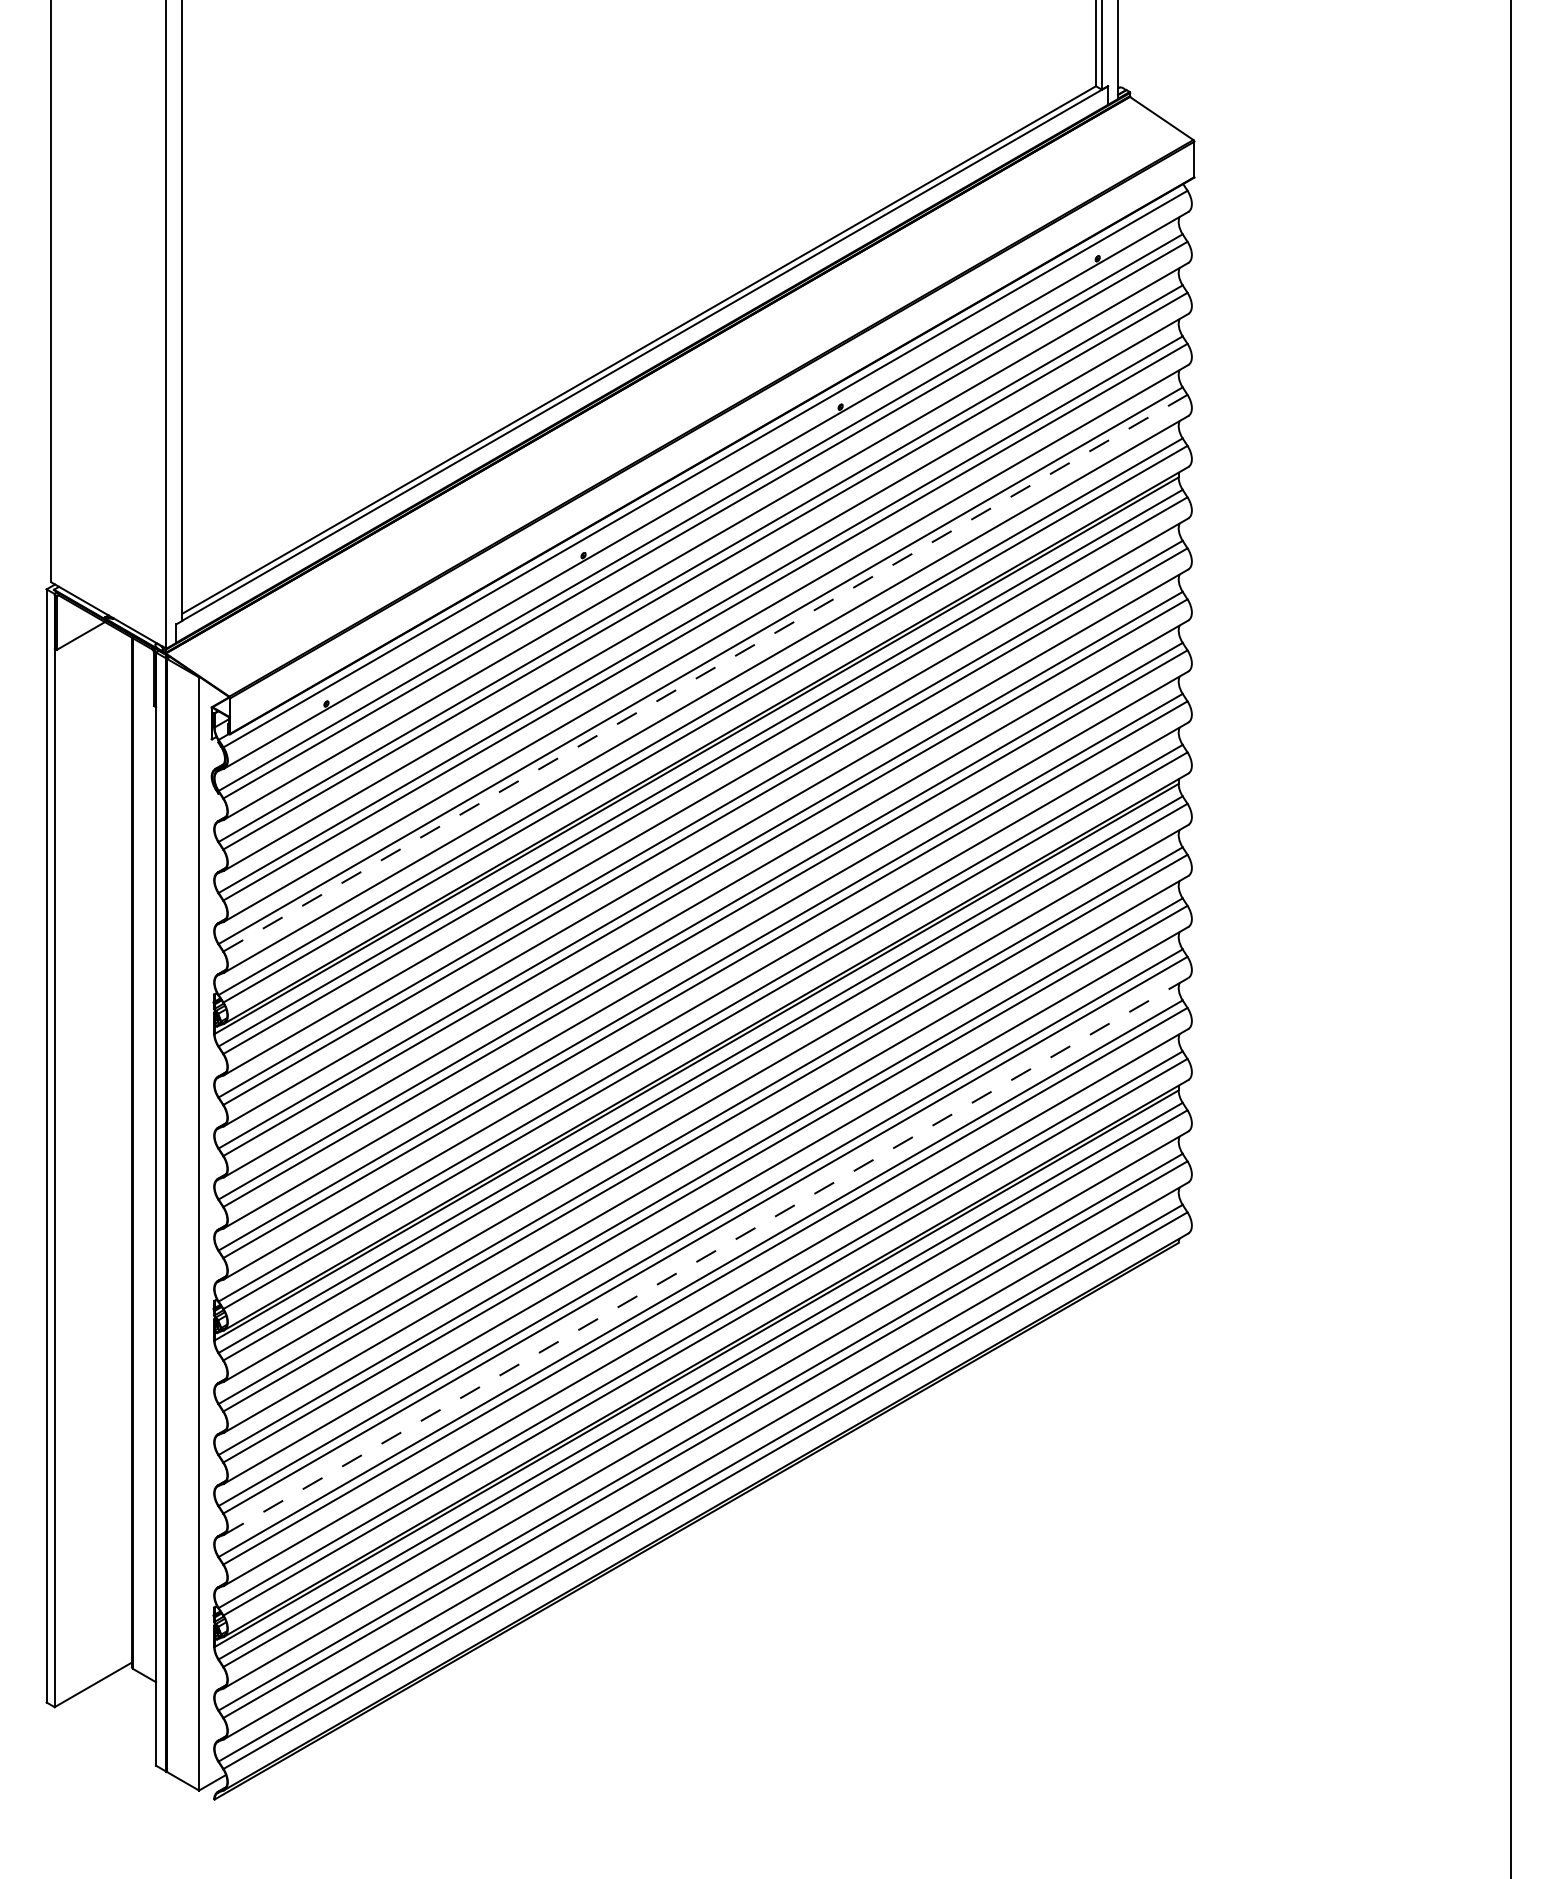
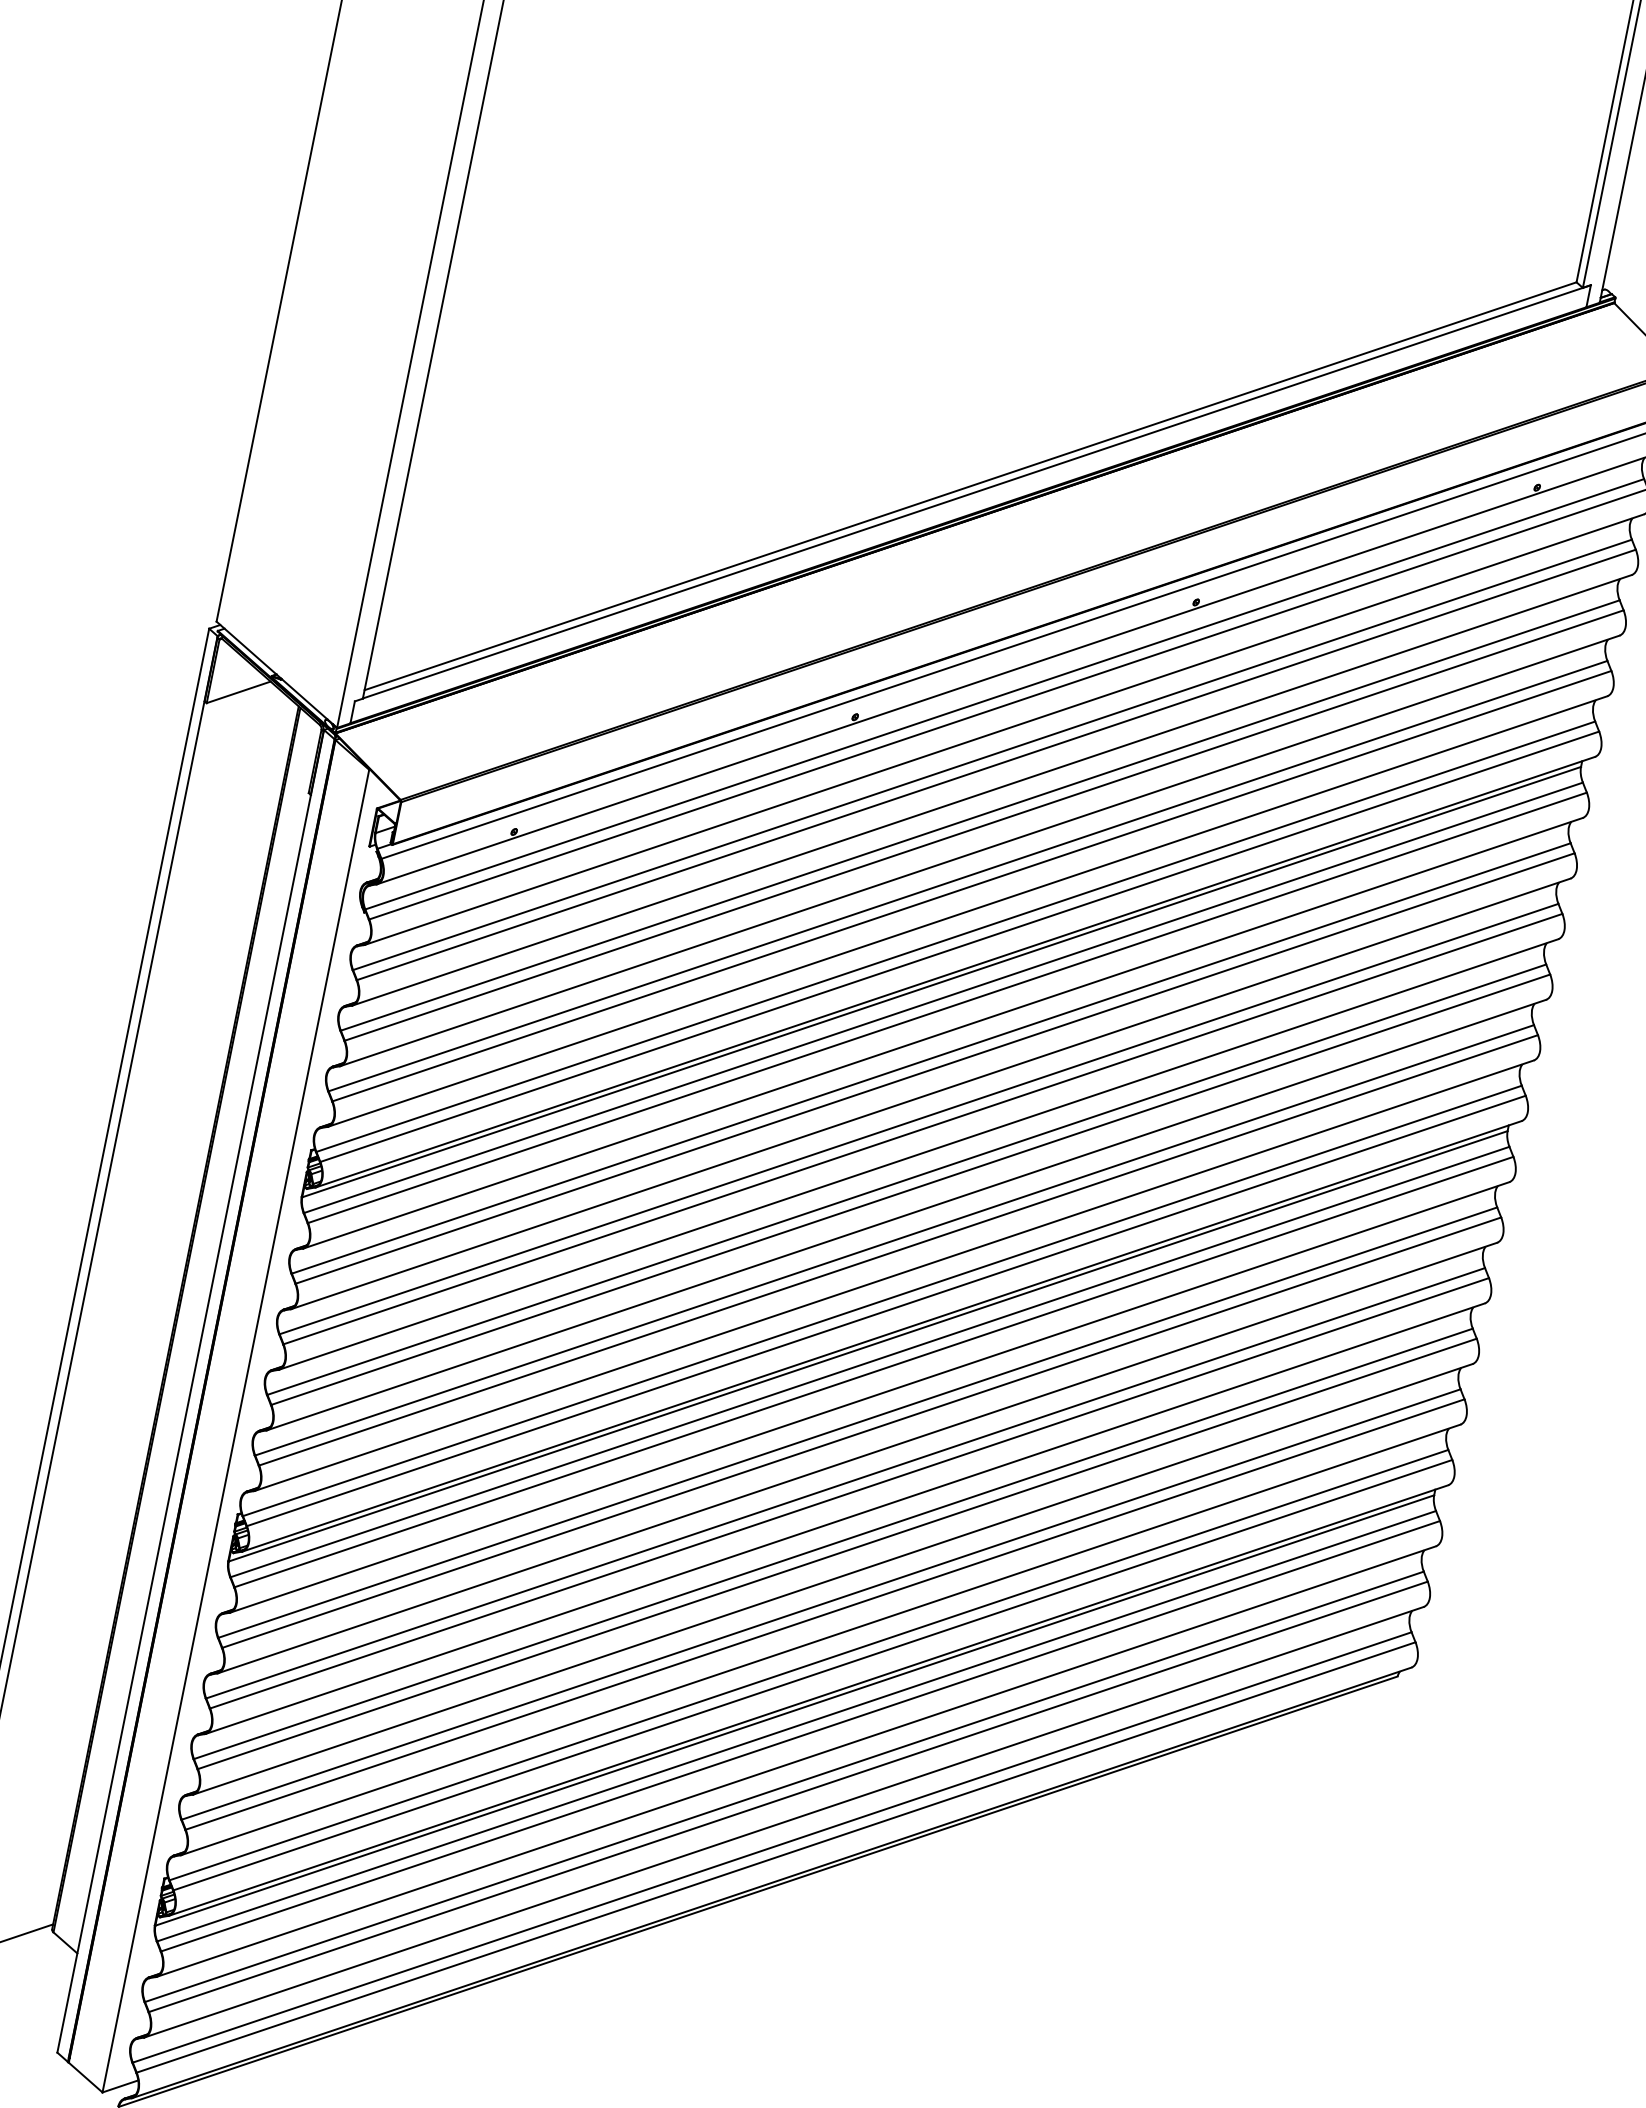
line: (705, 673) -> (971, 886), dashed -> solid
line: (706, 1256) -> (833, 1579), dashed -> solid

